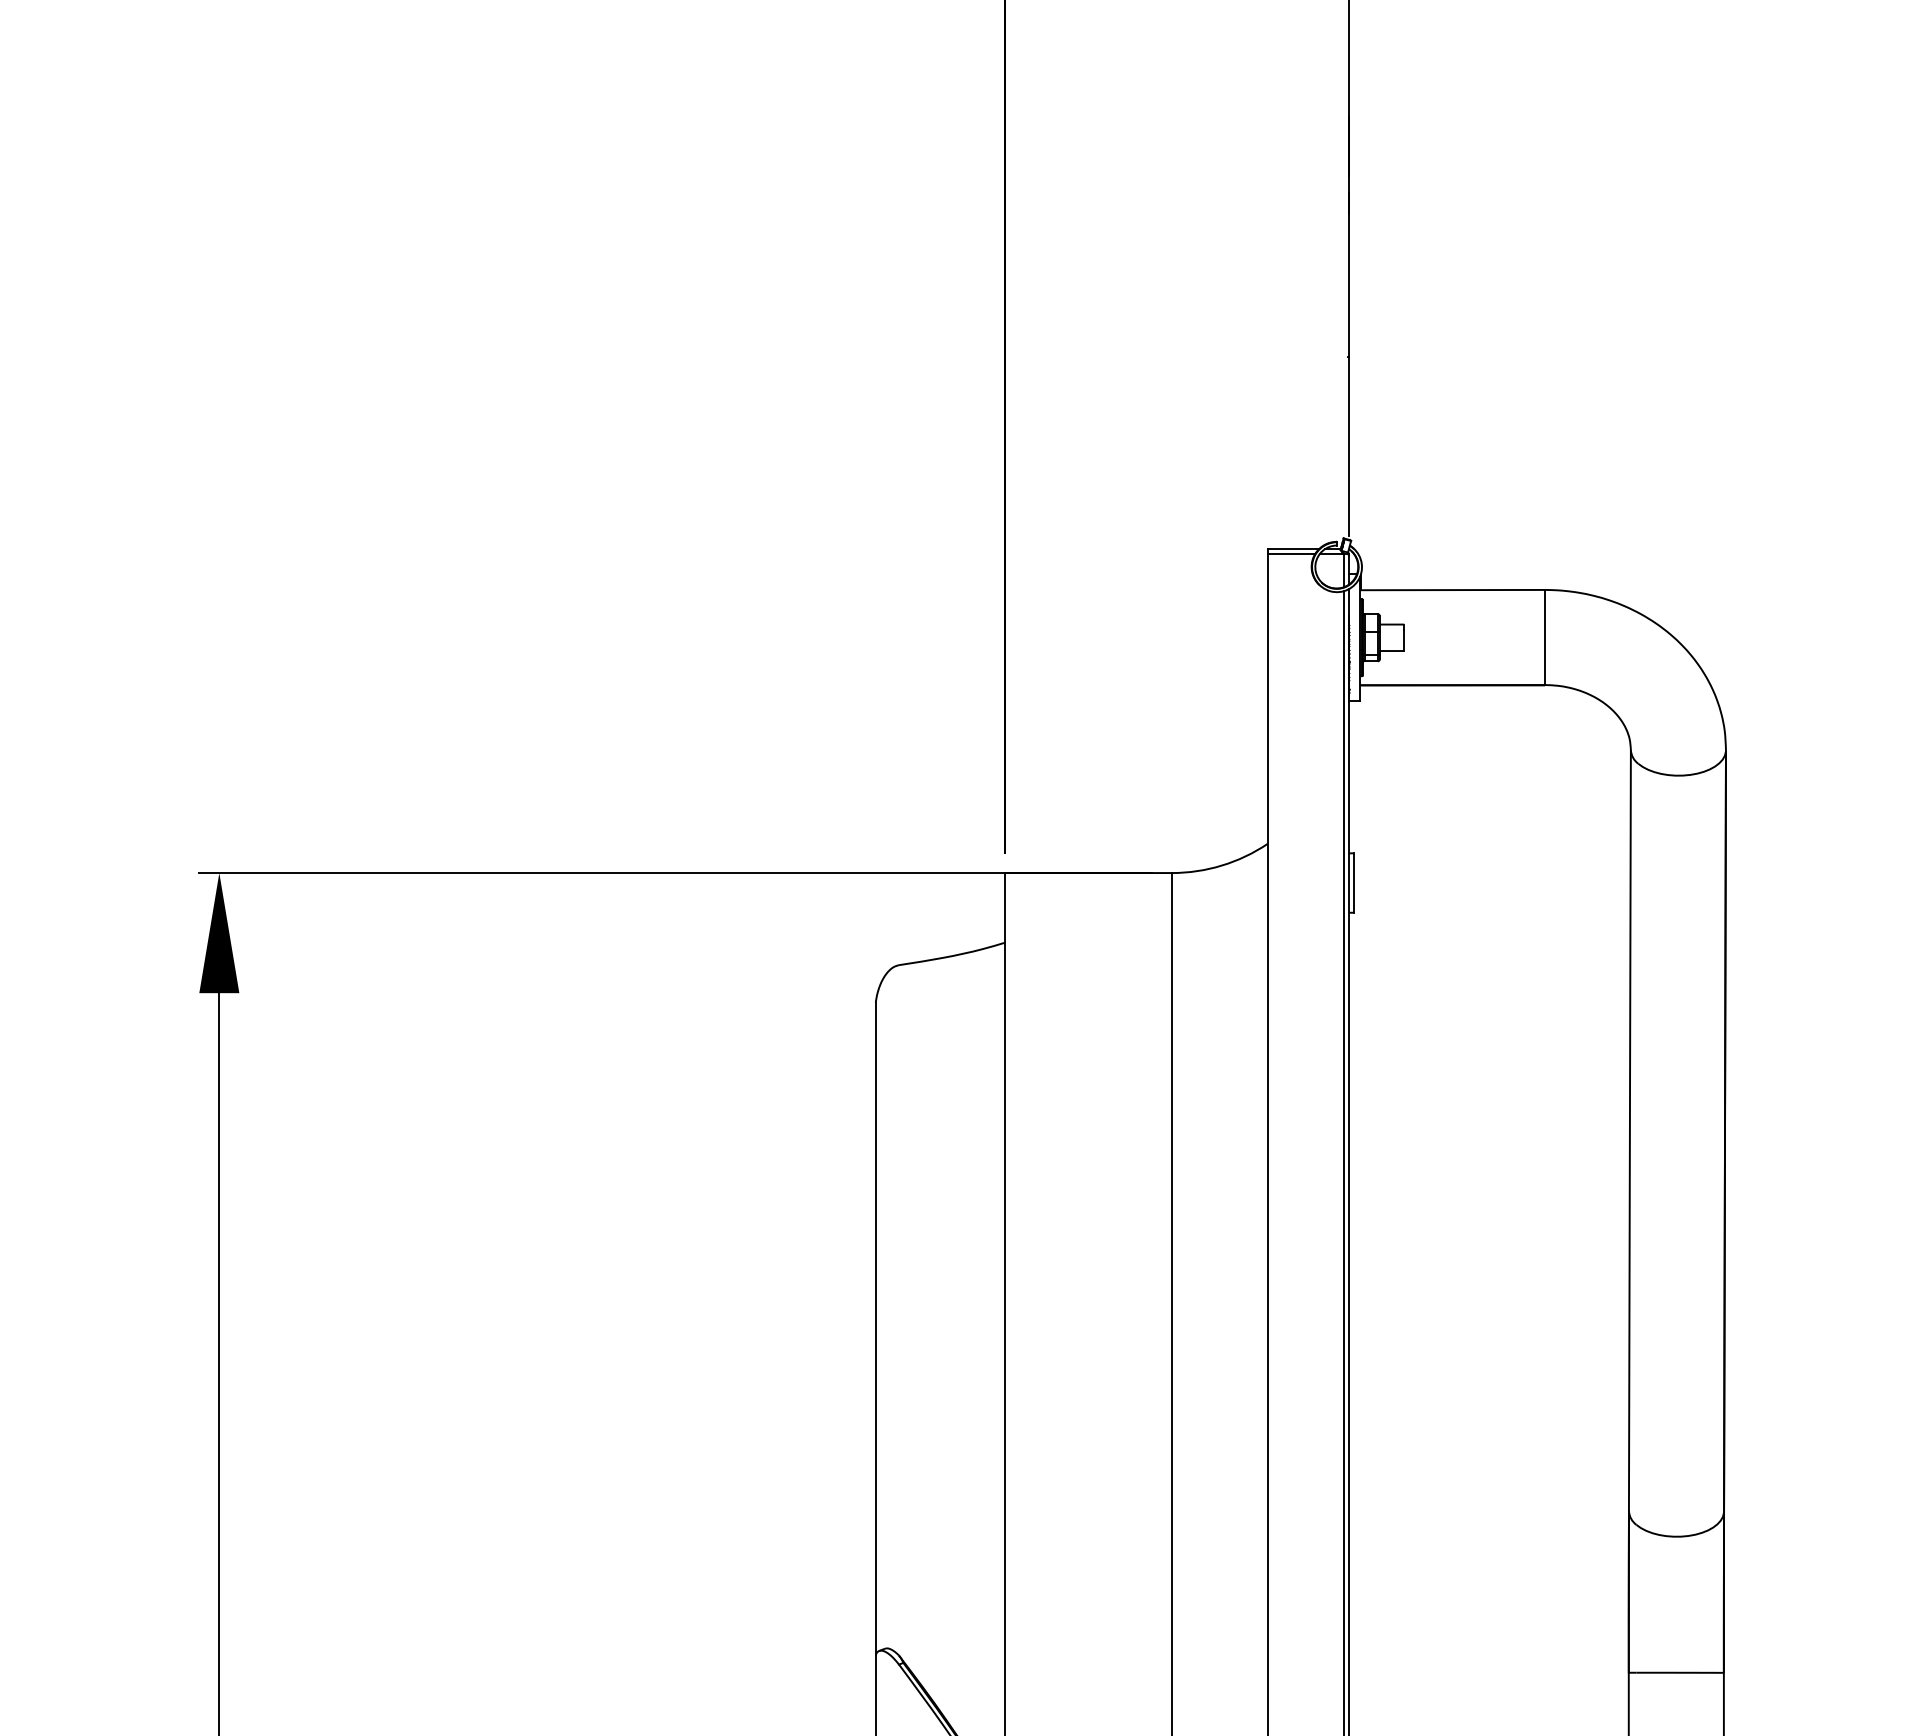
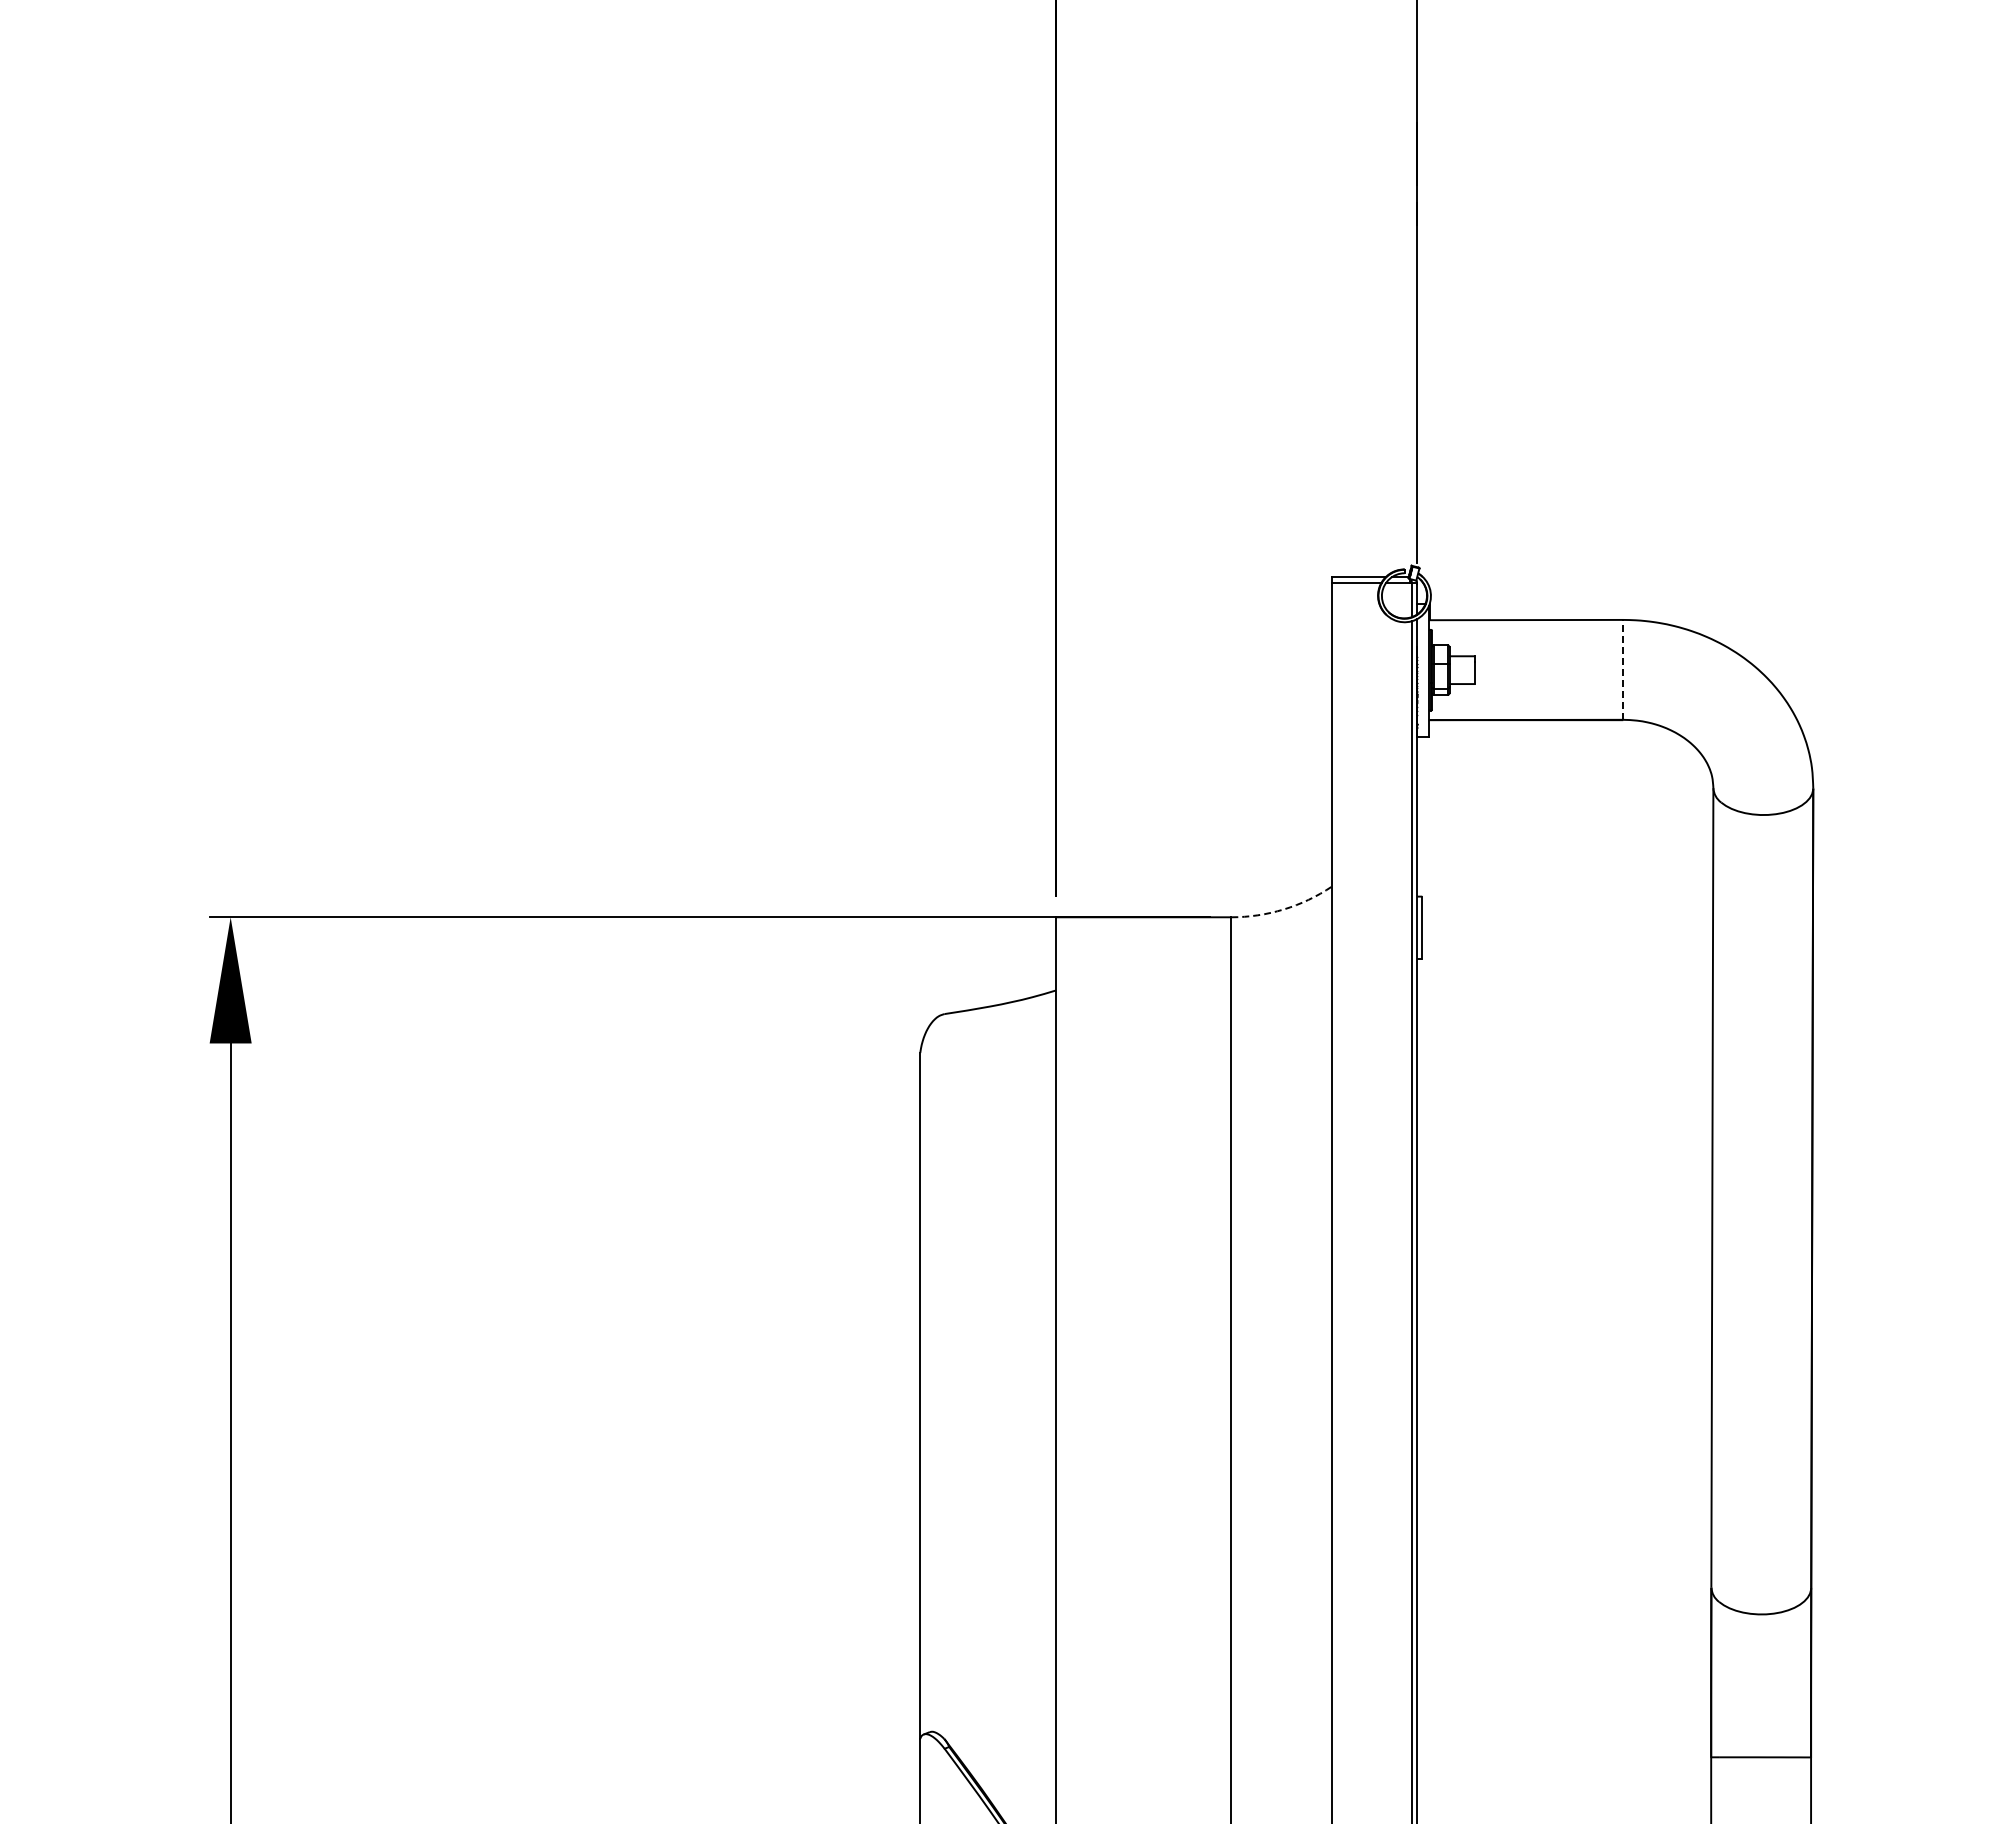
line: (1545, 637) -> (1623, 669), solid -> dashed
arc: (1221, 865) -> (1283, 909), solid -> dashed

